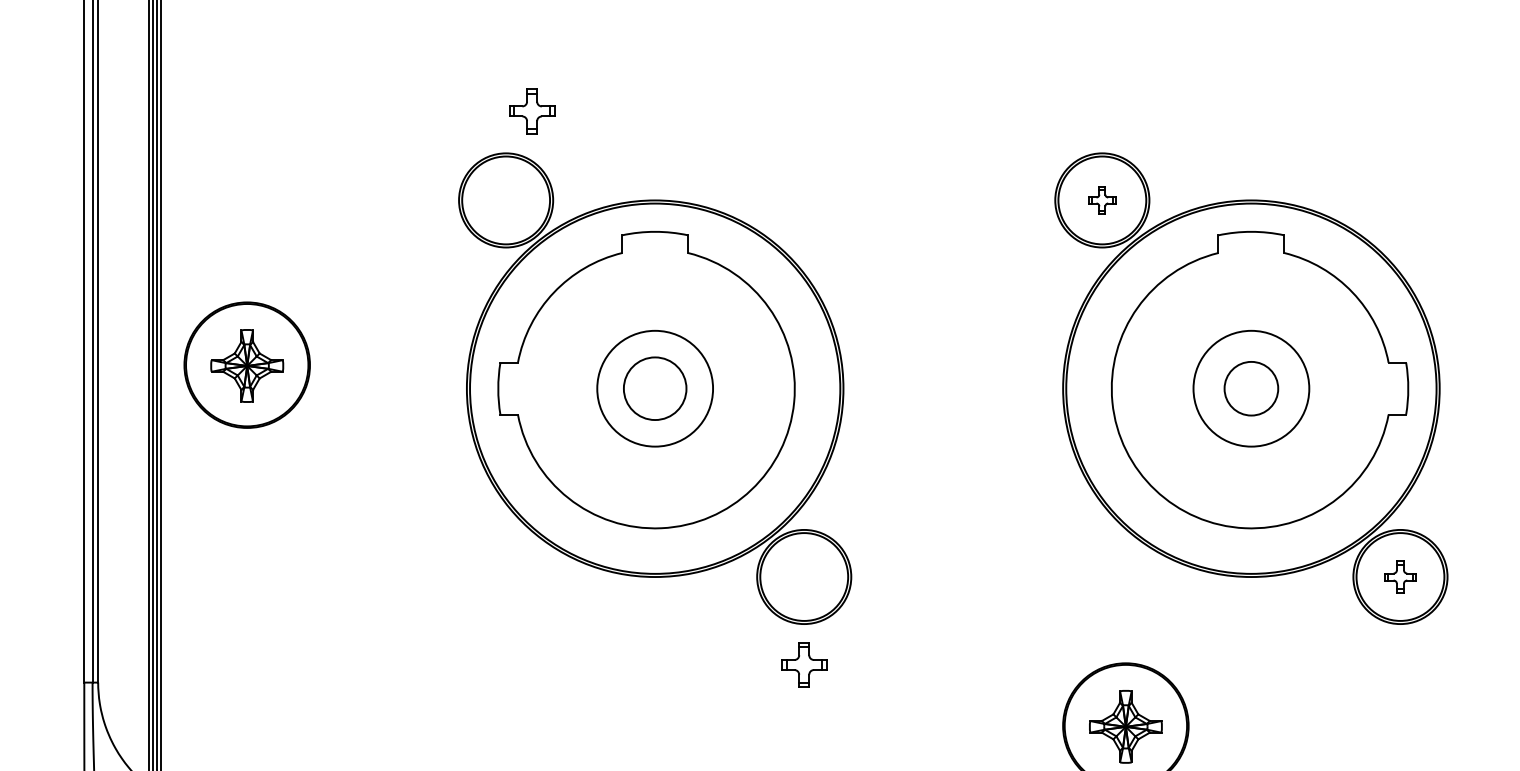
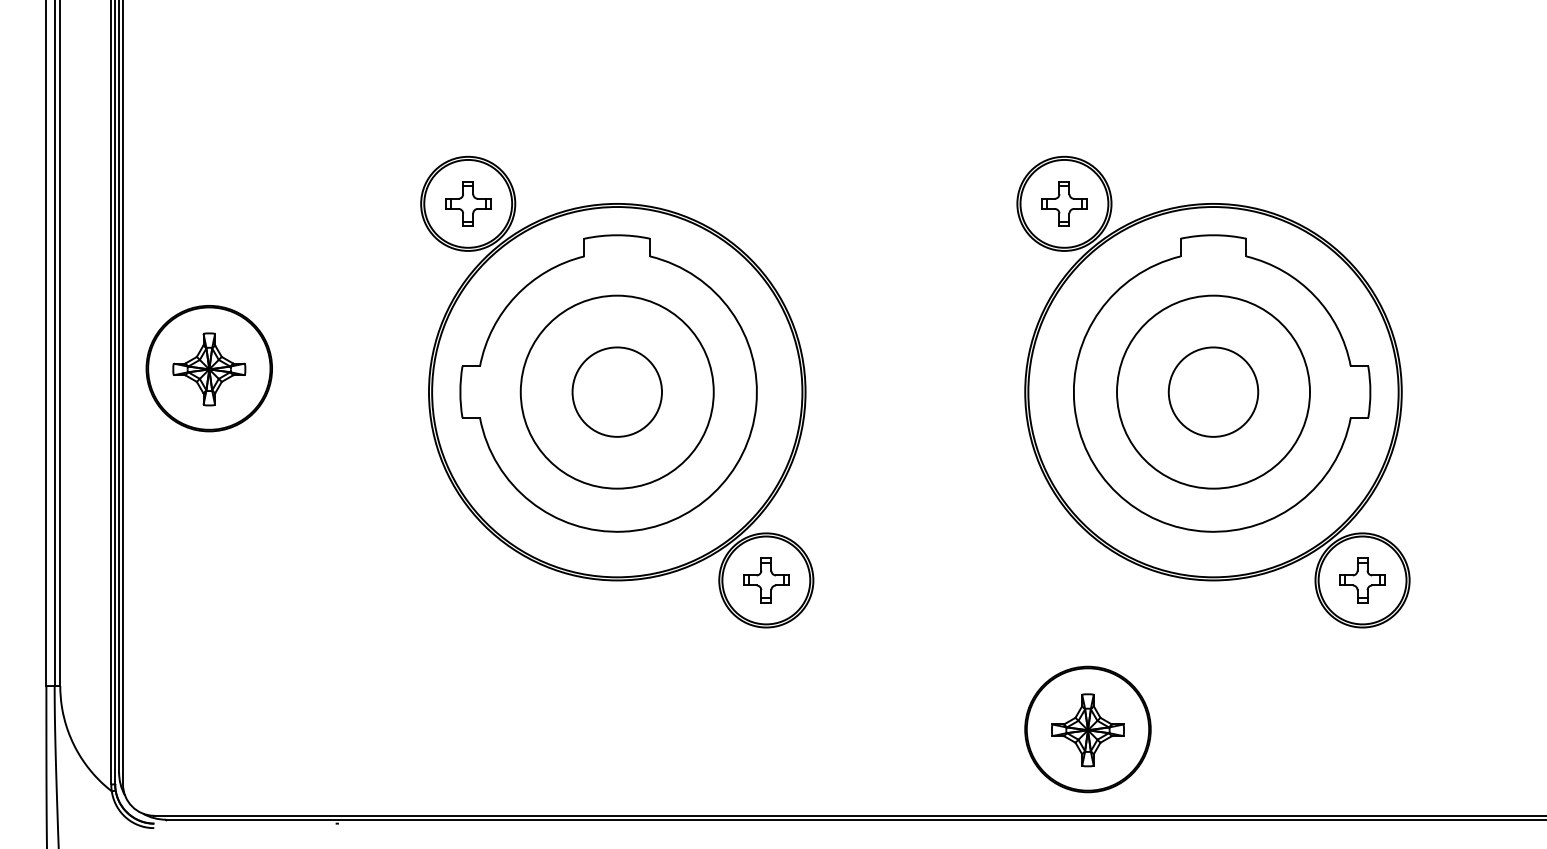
part: (532, 111) -> (468, 203), moved
part: (1102, 200) -> (1064, 203), size x1.67
circle: (654, 388) -> (616, 391), size x1.67
circle: (655, 388) -> (617, 391), size x1.43
circle: (1251, 388) -> (1213, 391), size x1.67
circle: (1251, 388) -> (1213, 391), size x1.67
part: (1400, 577) -> (1362, 580), size x1.43
part: (804, 665) -> (766, 580), moved

